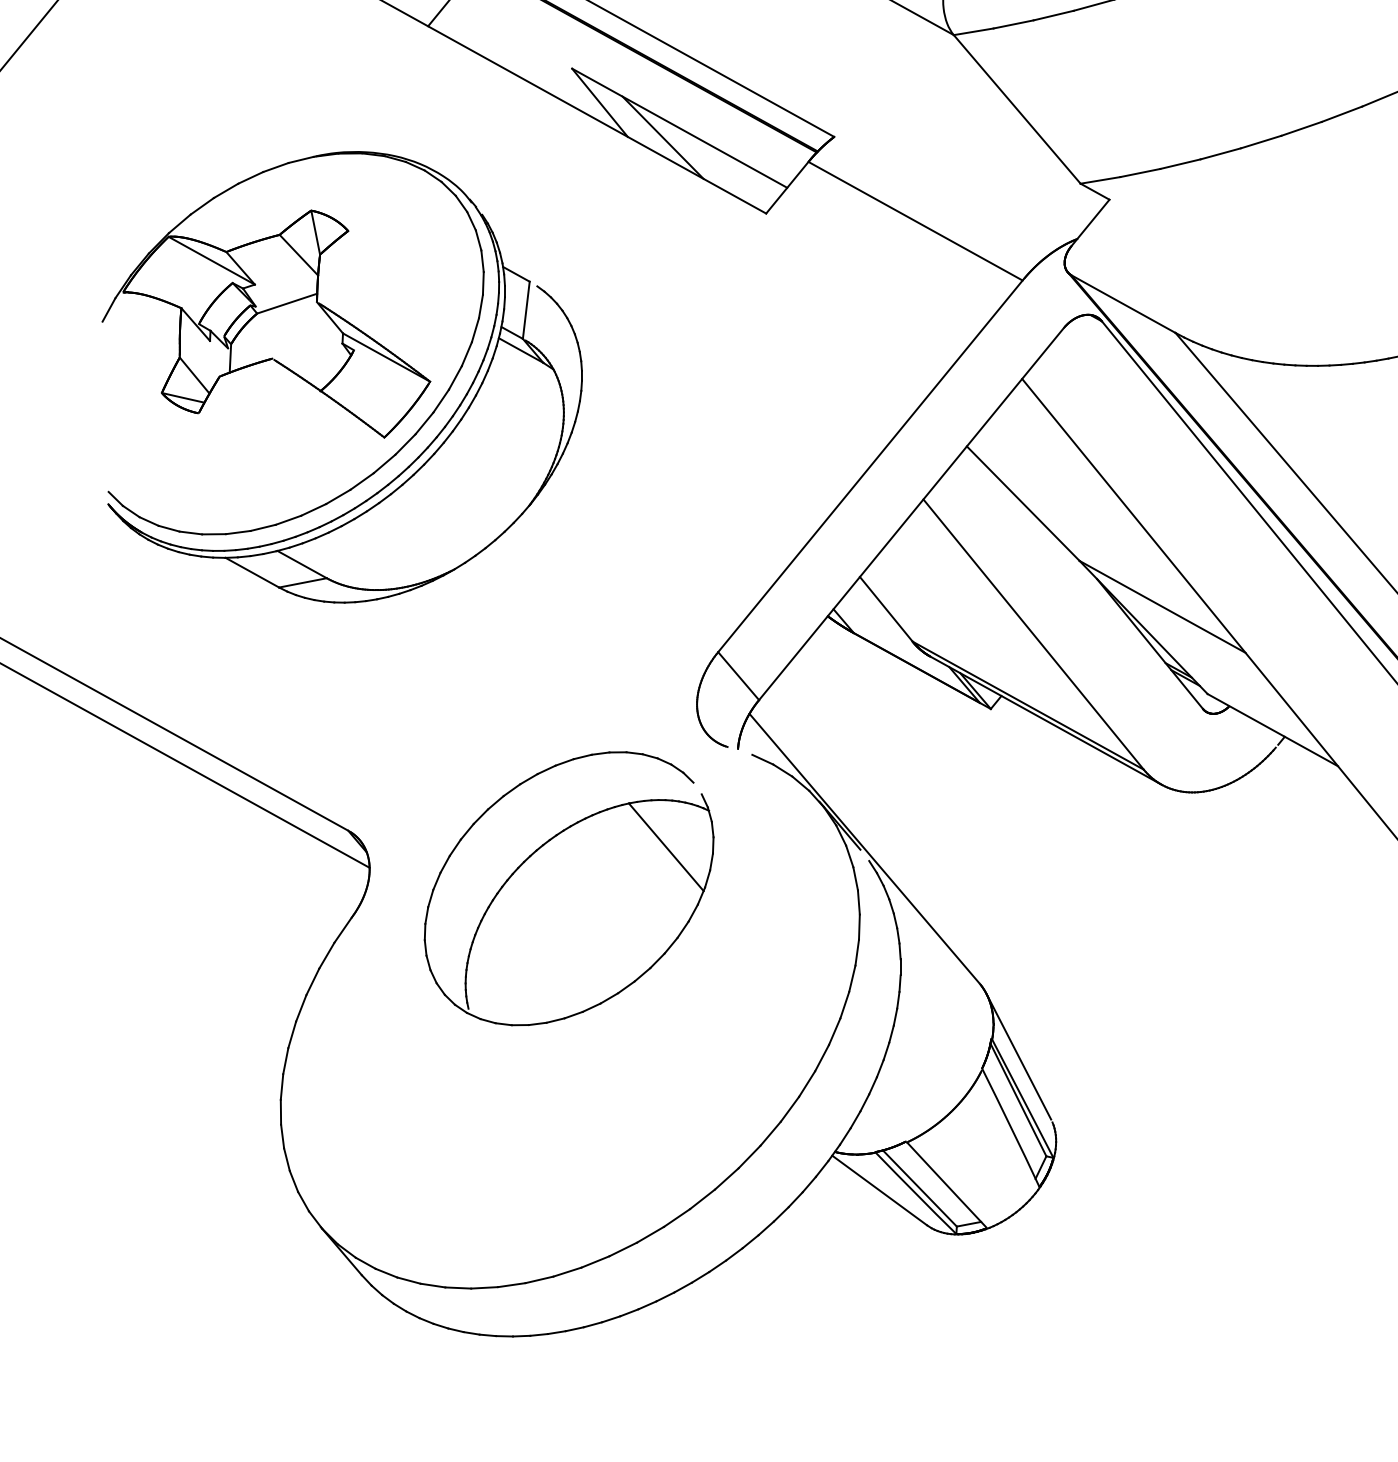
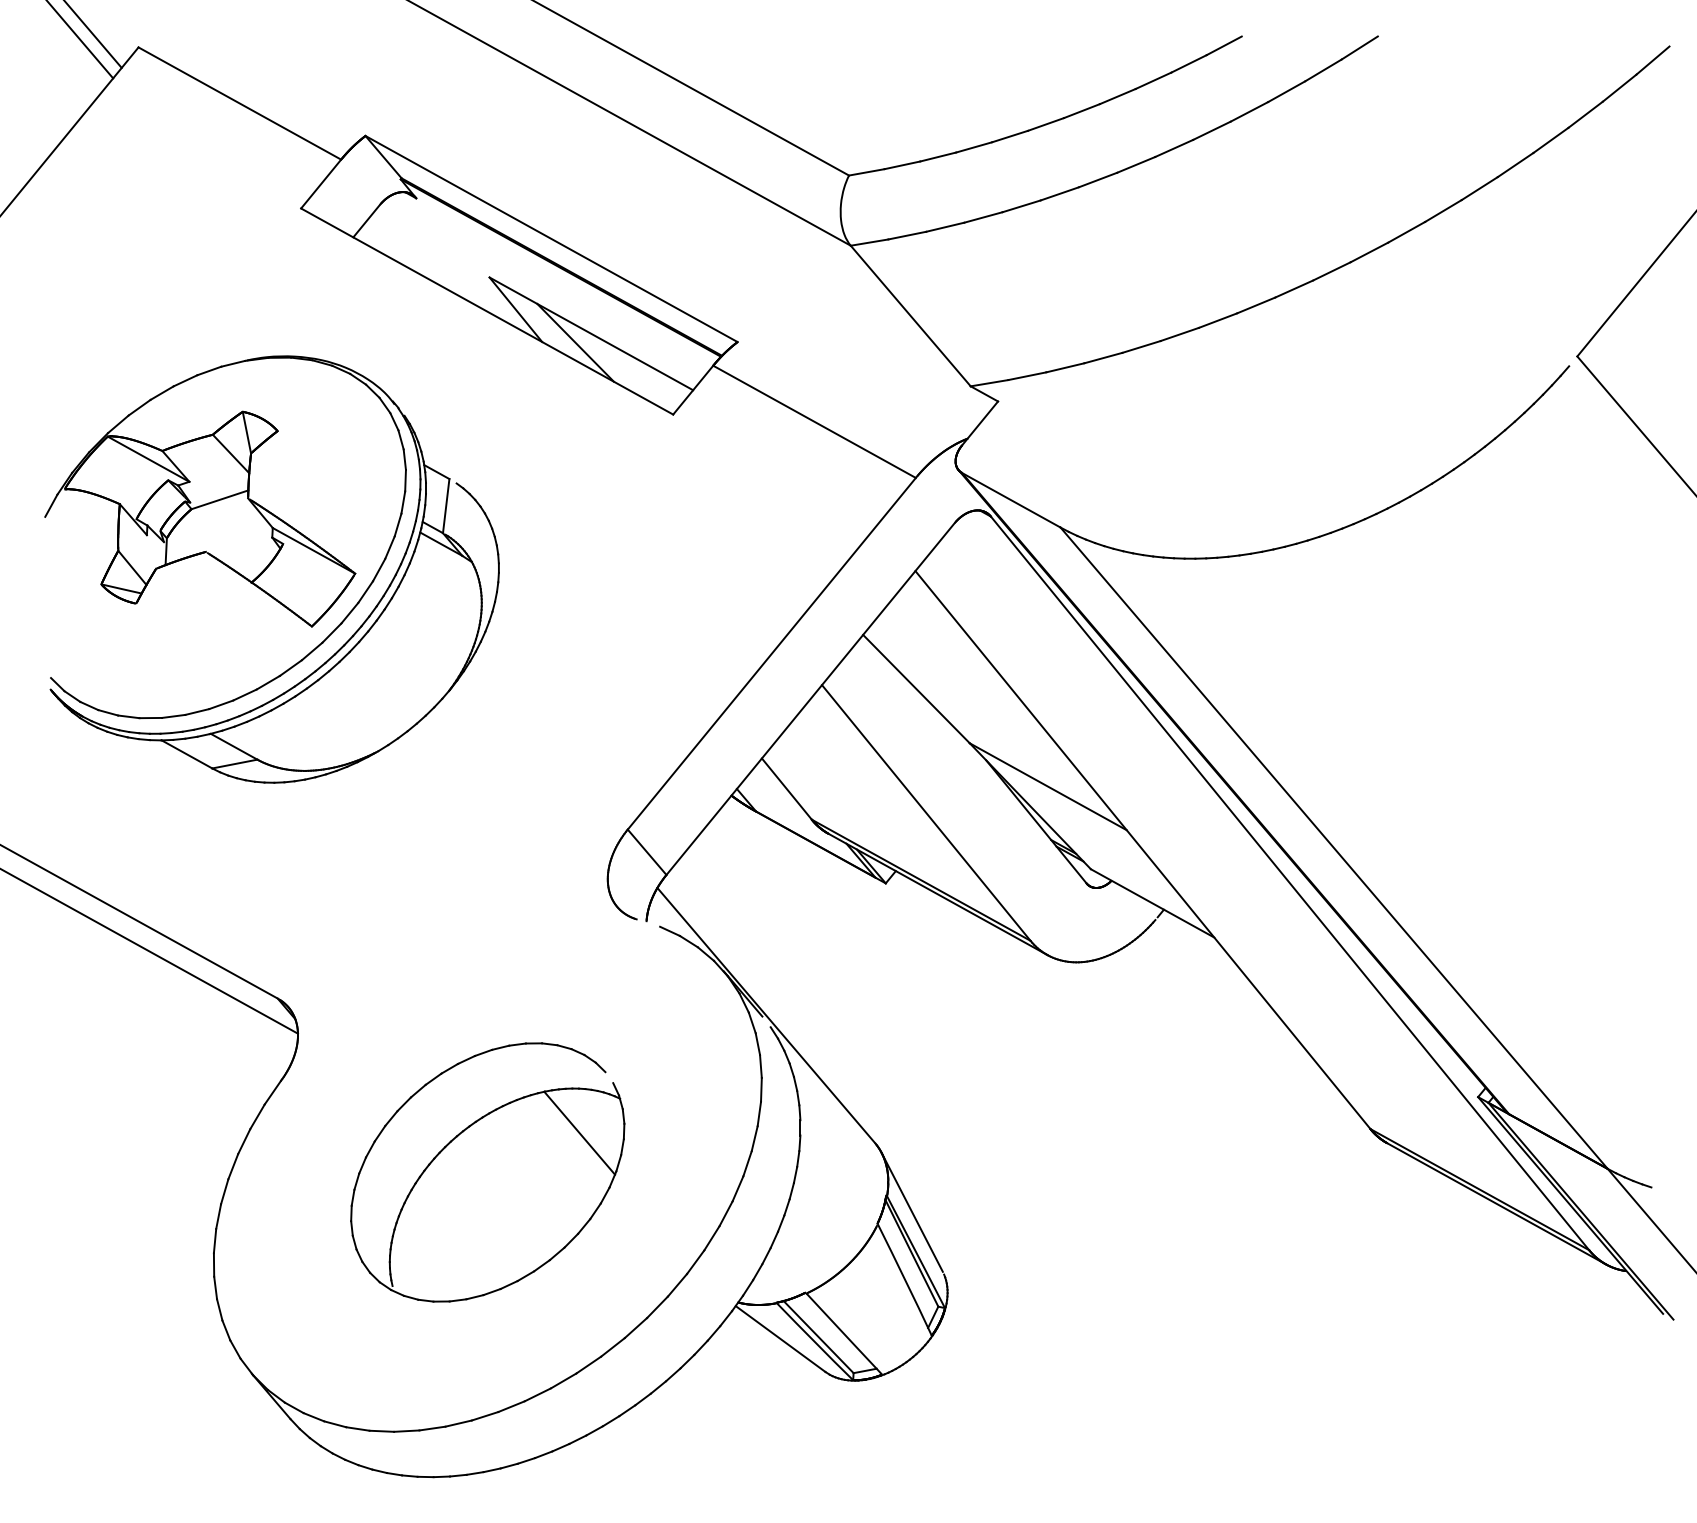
part: (537, 851) -> (457, 1137), moved

